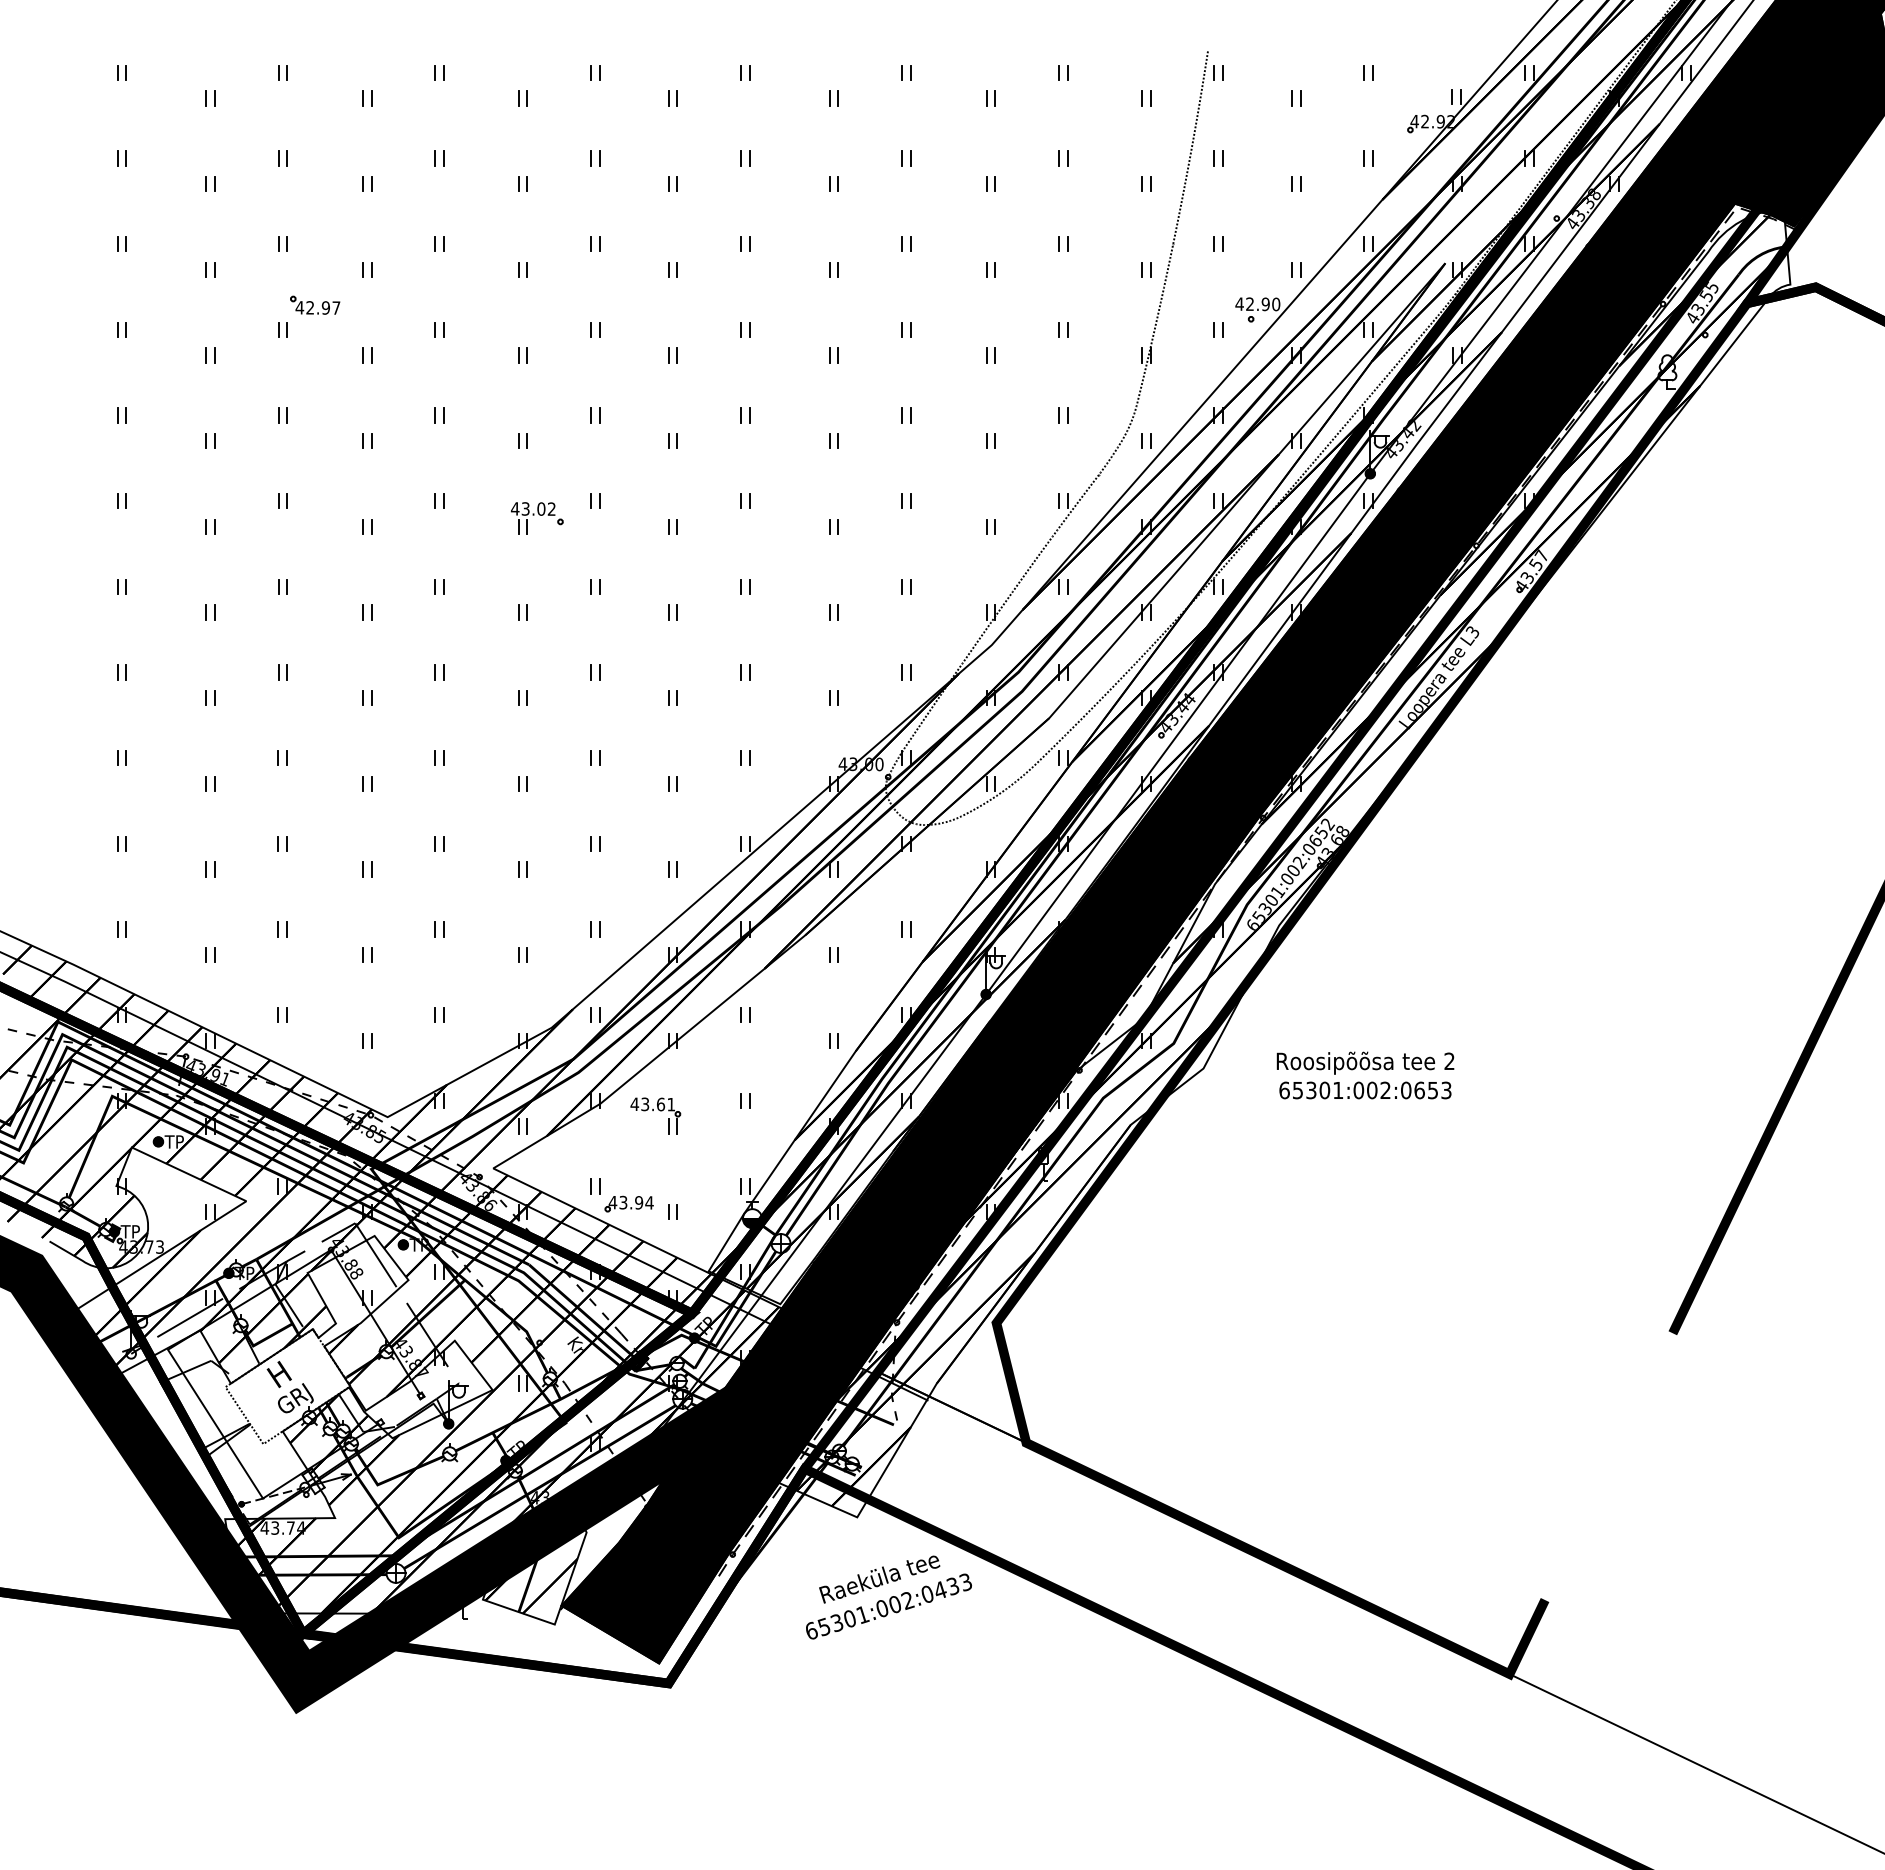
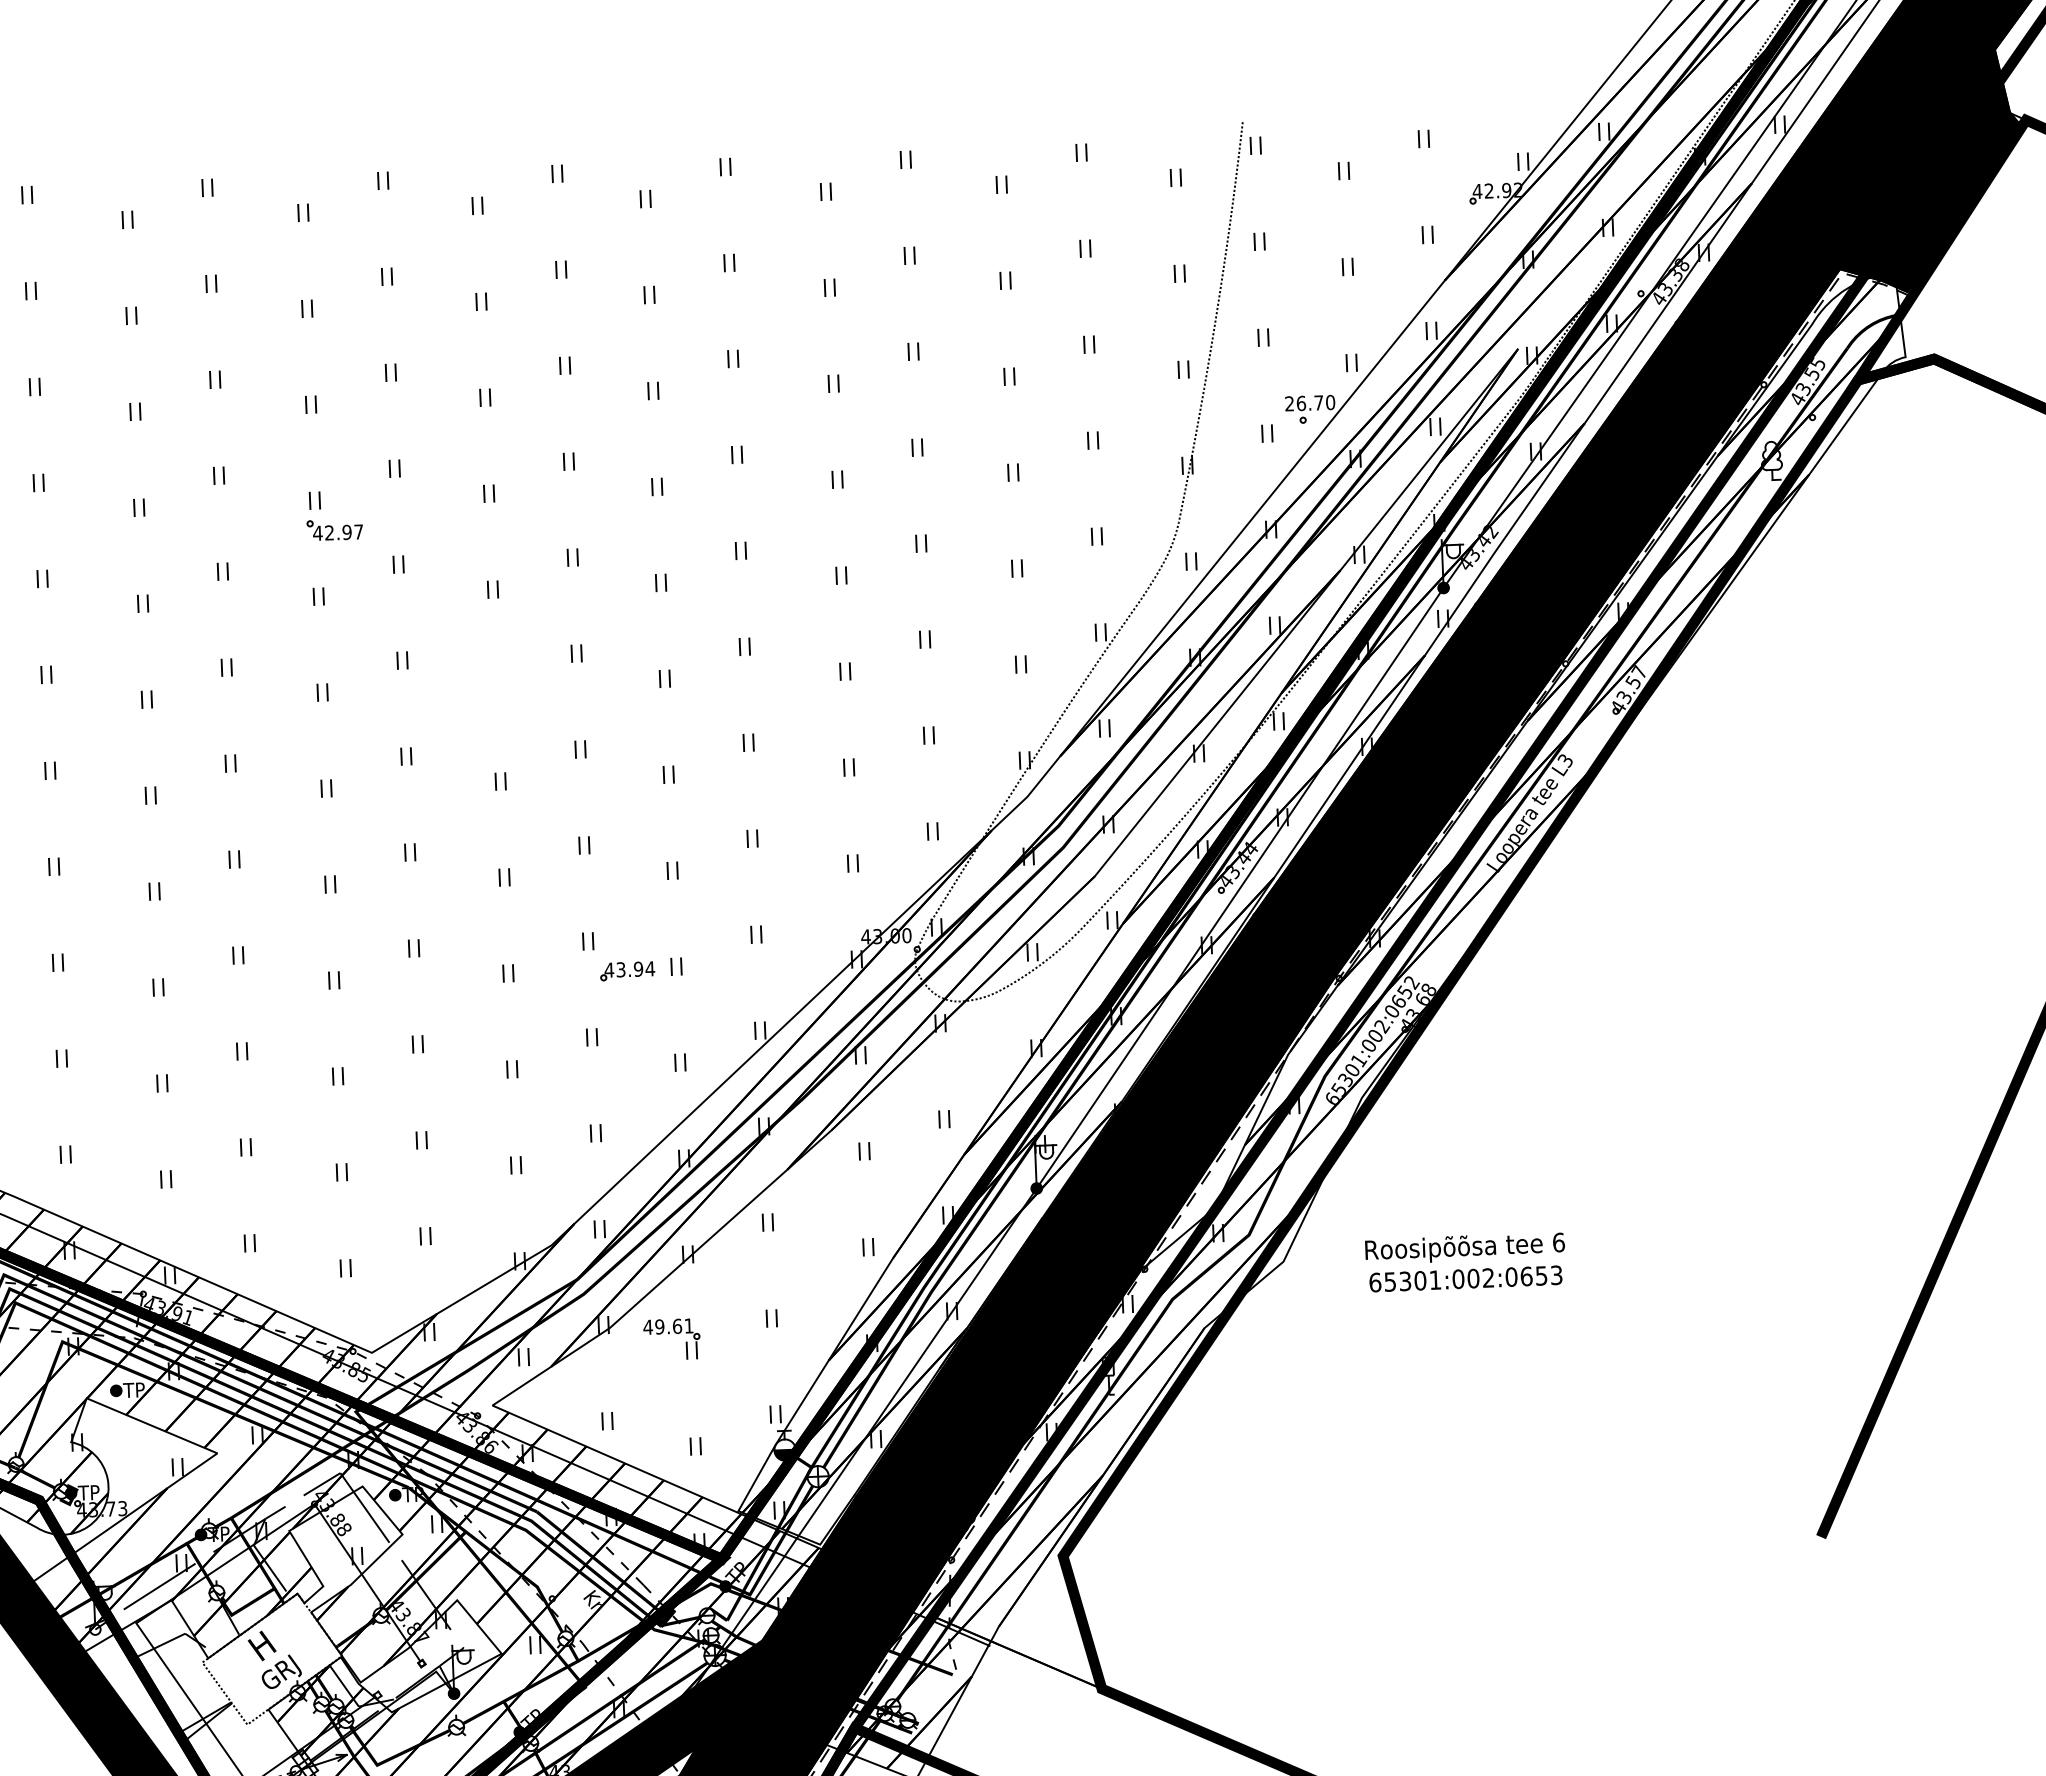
part: (315, 304) -> (335, 528), moved
text: (1252, 304) -> (1304, 403), 42.90 -> 26.70
part: (537, 518) -> (512, 675), removed
text: (1449, 1061) -> (1558, 1242), 2 -> 6
text: (645, 1103) -> (660, 1325), 43.61 -> 49.61
part: (628, 1203) -> (626, 970), moved

